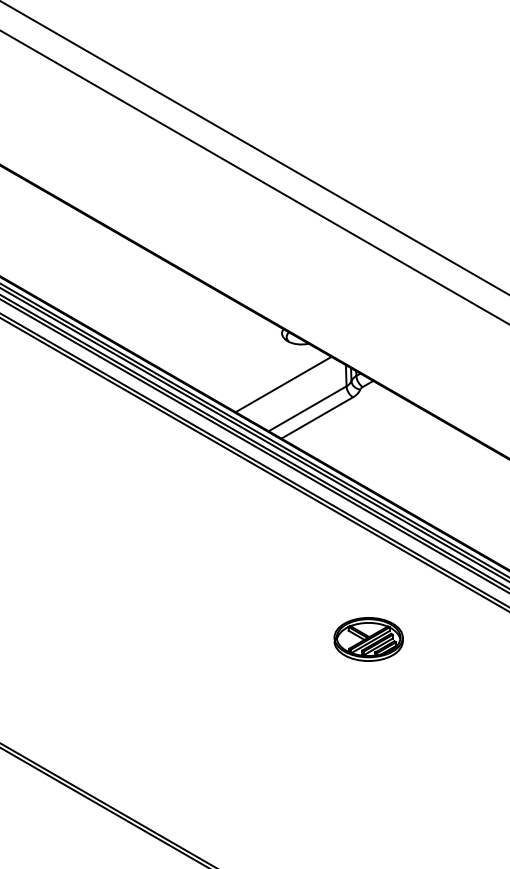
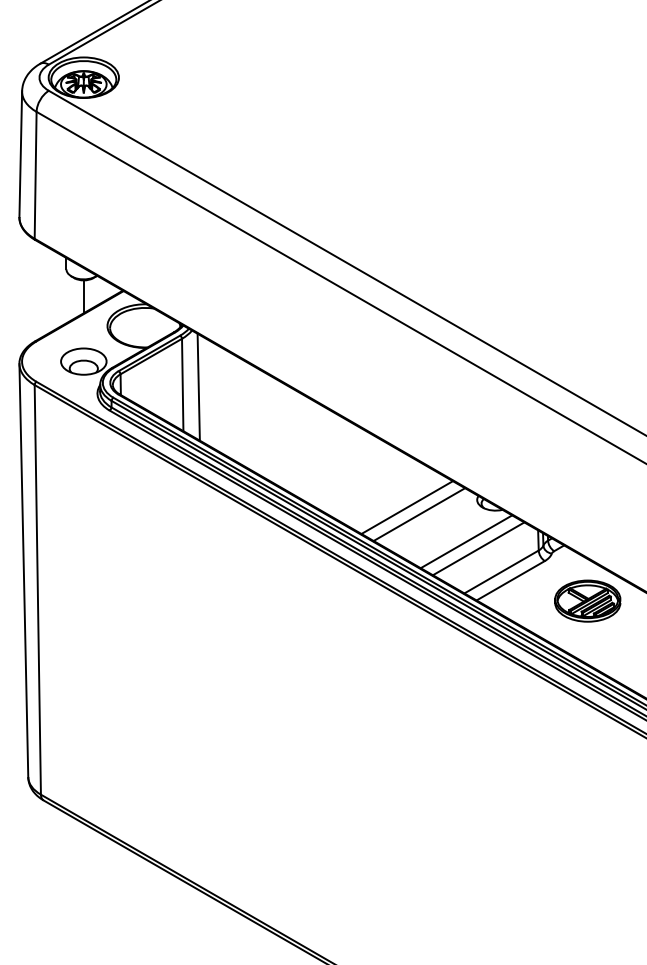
line: (208, 341) -> (406, 507), added
line: (221, 348) -> (419, 514), added
line: (270, 376) -> (466, 541), added
part: (368, 638) -> (587, 600), moved

